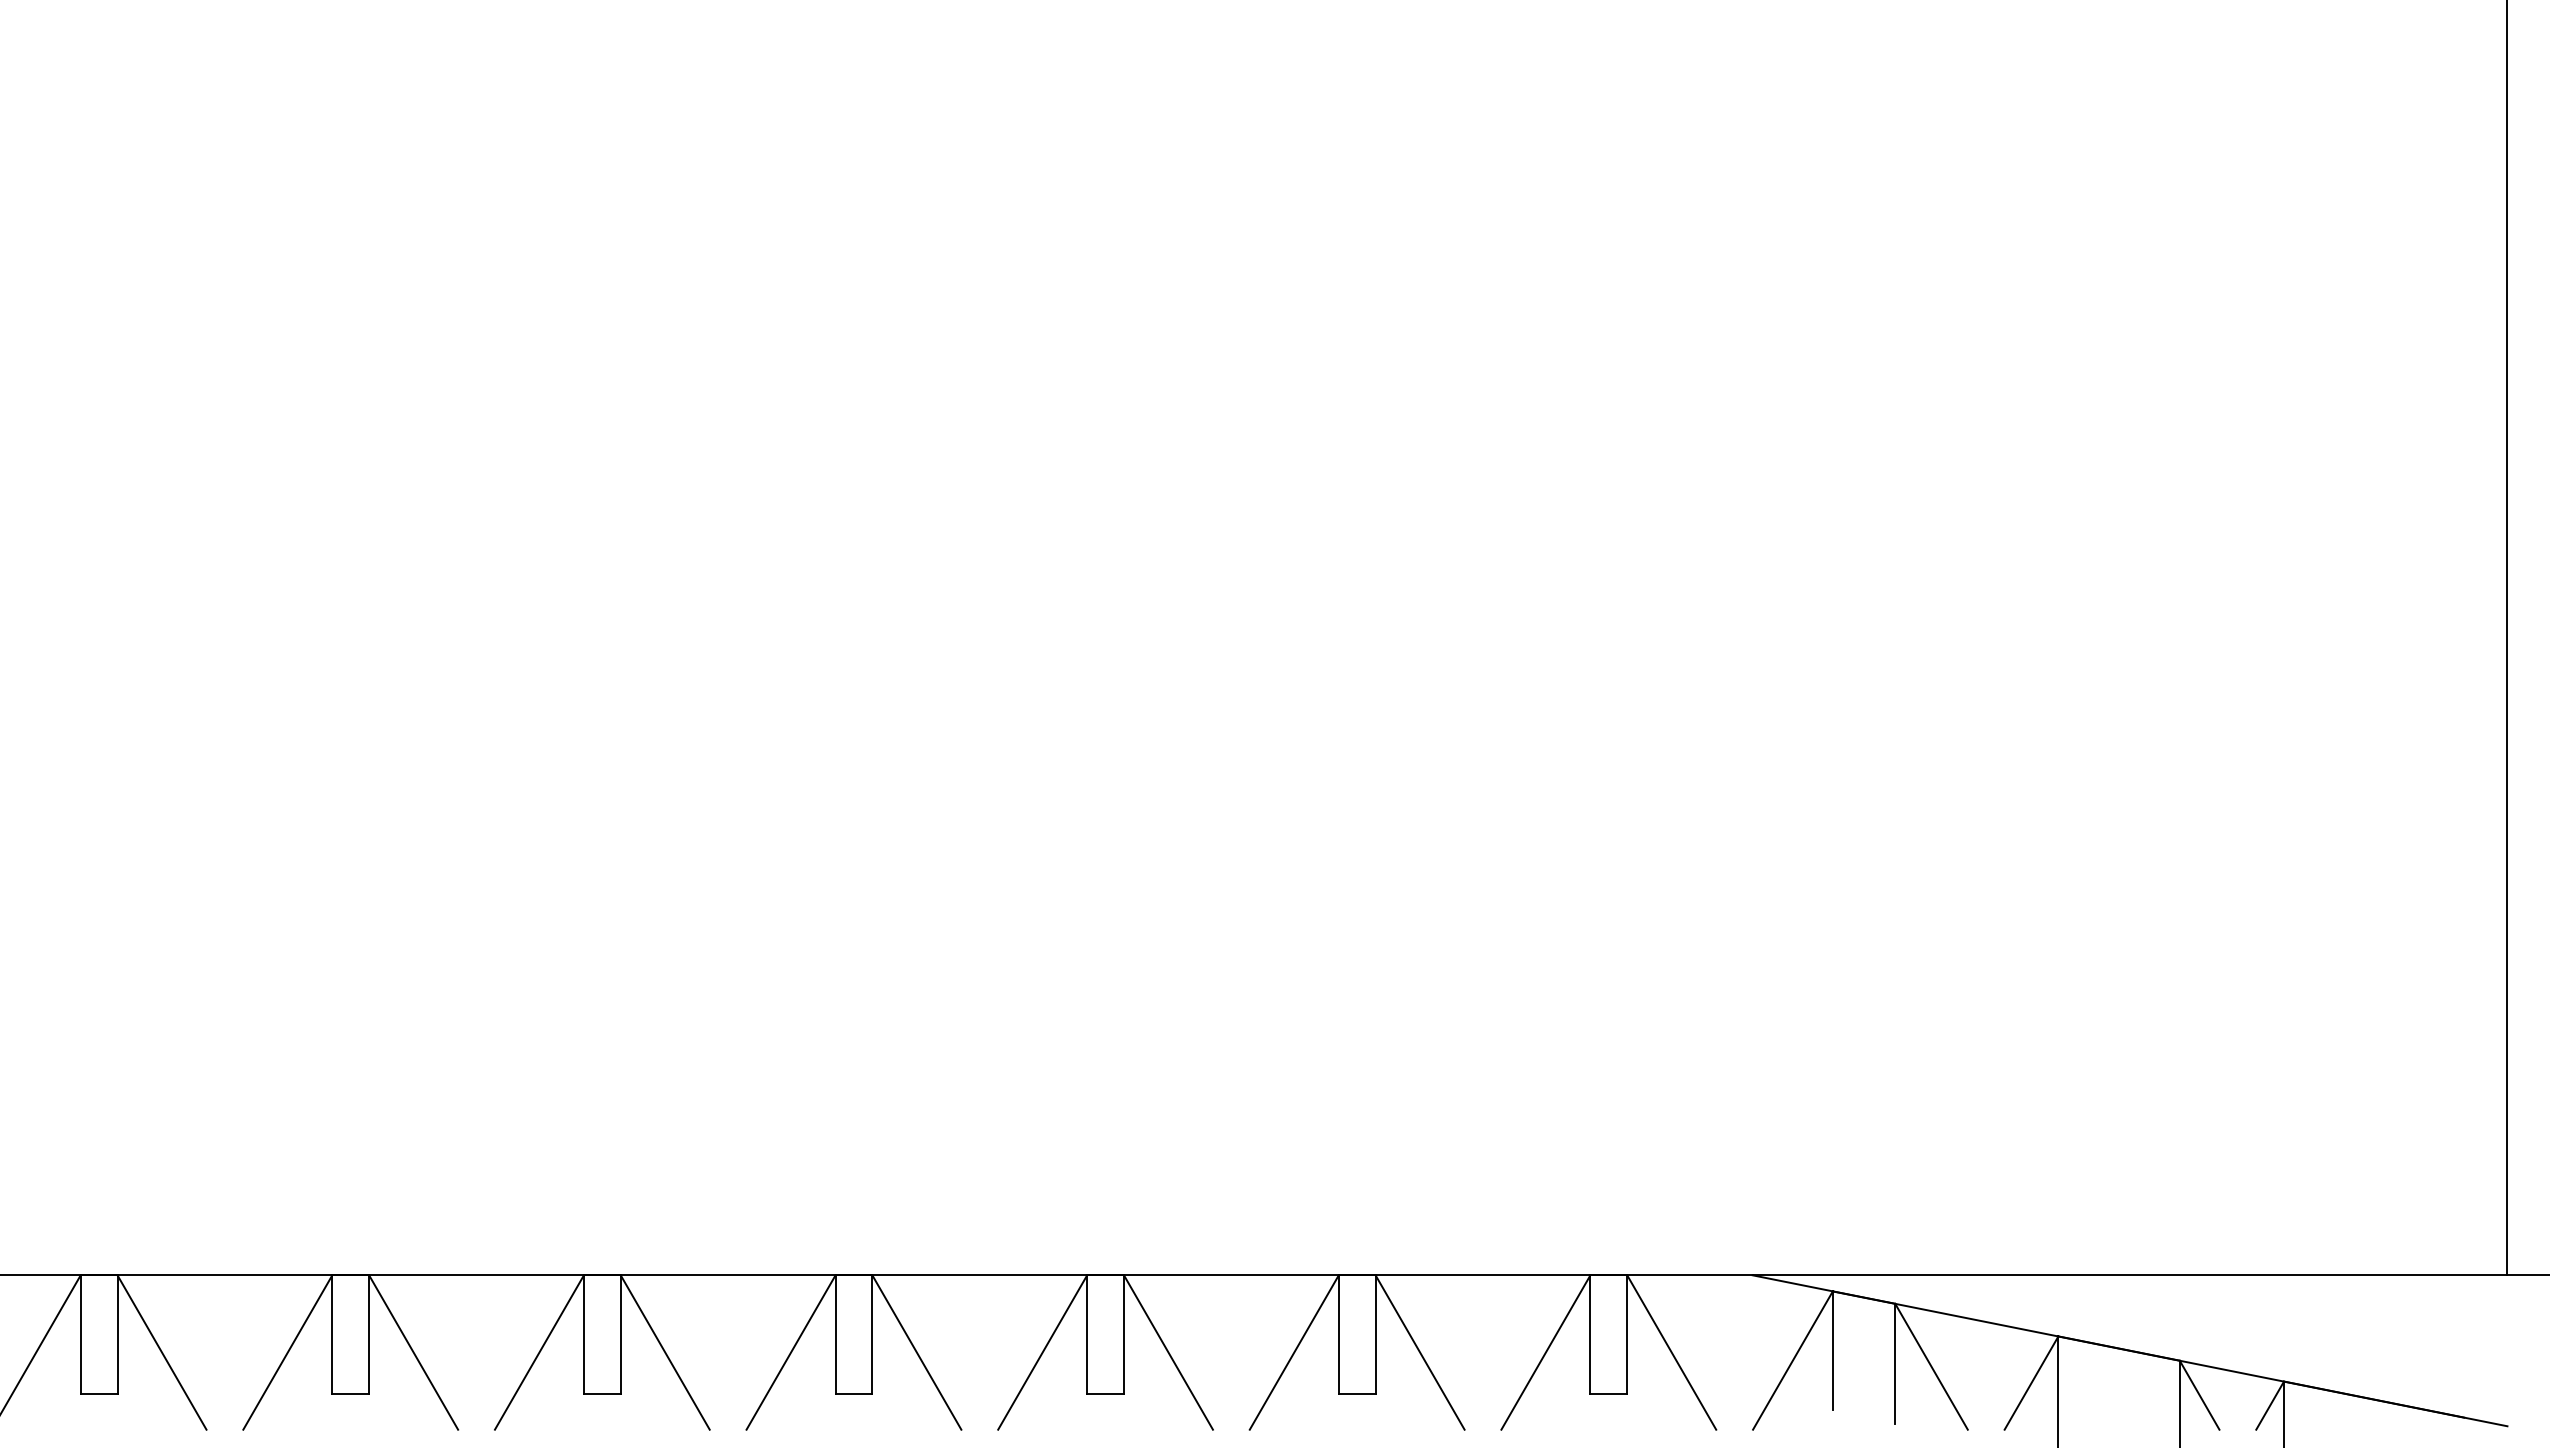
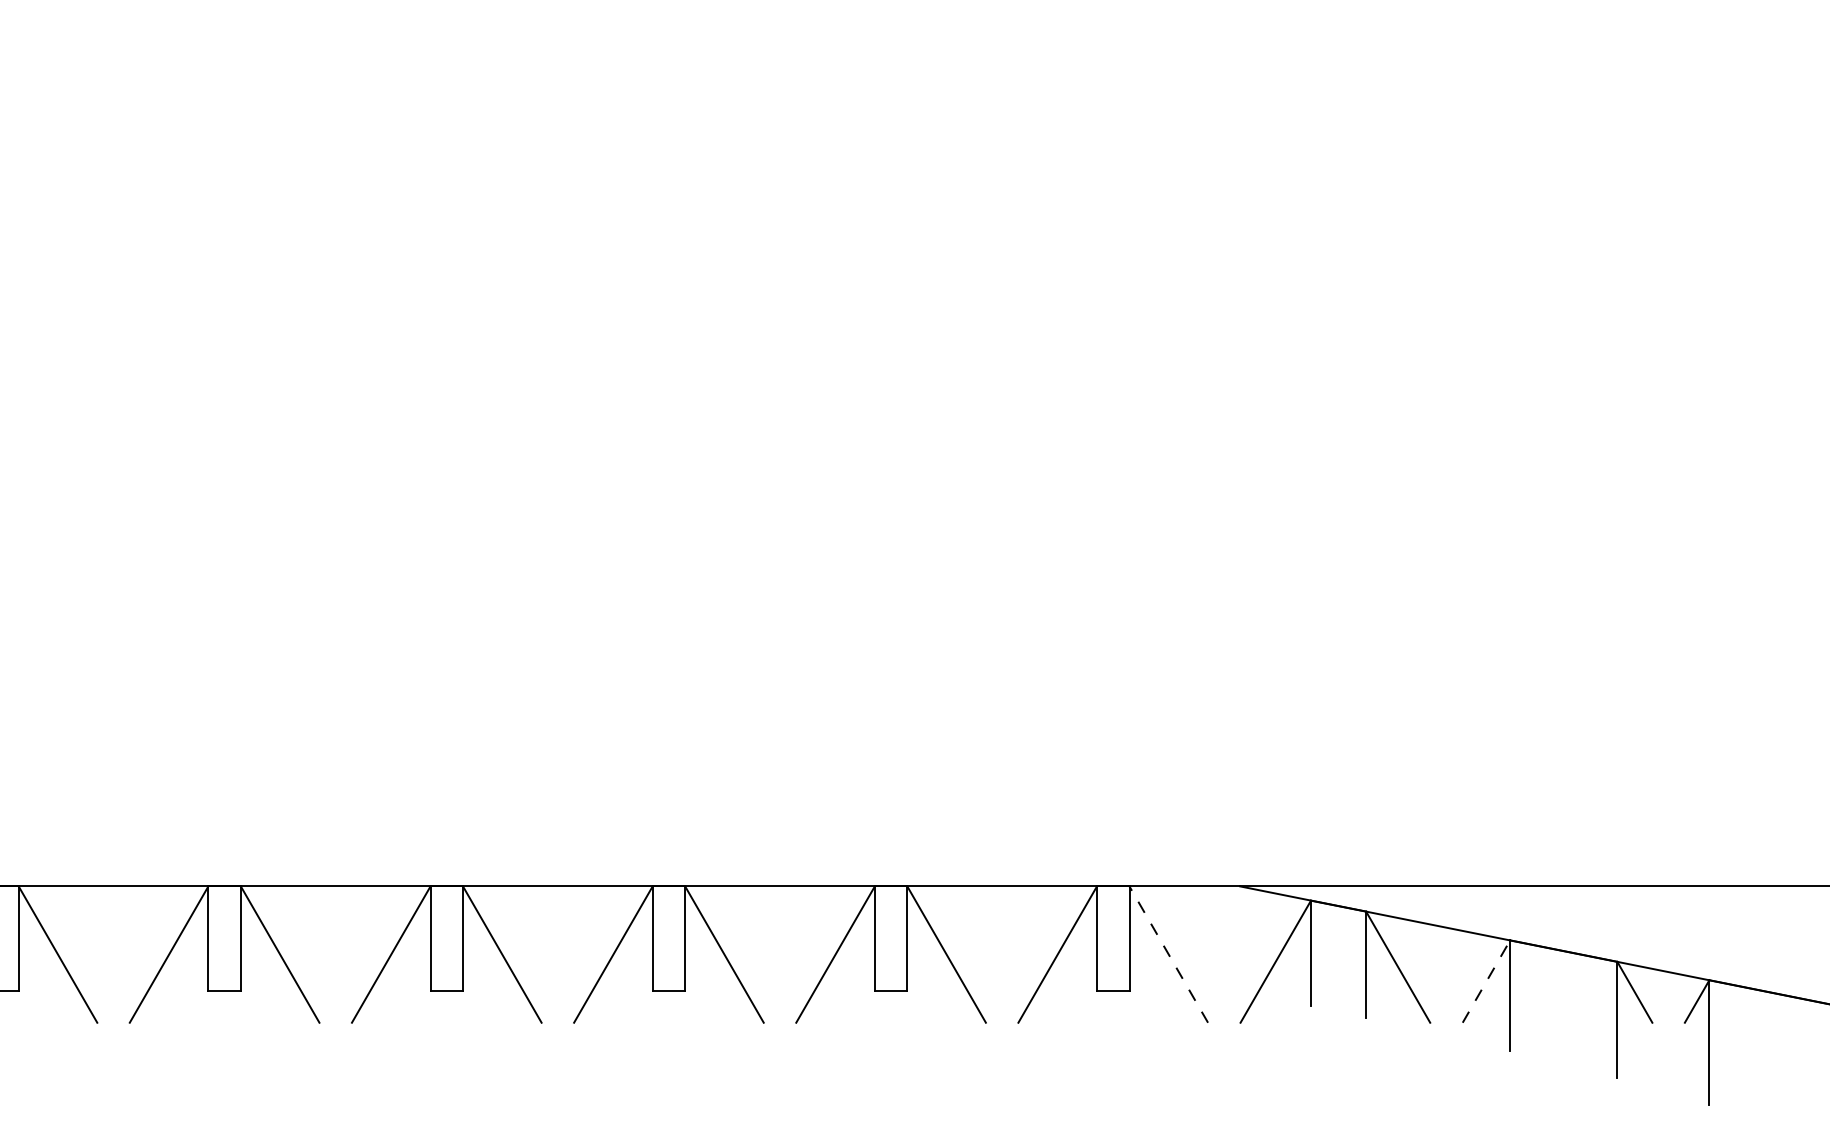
line: (1671, 1352) -> (1168, 954), solid -> dashed
line: (2031, 1383) -> (1486, 981), solid -> dashed

